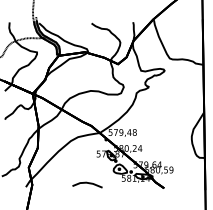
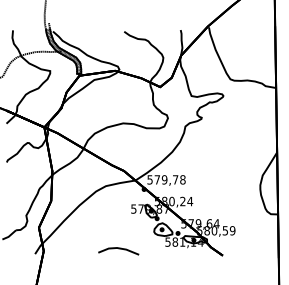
text: (129, 132) -> (175, 179), 579,48 -> 579,78

